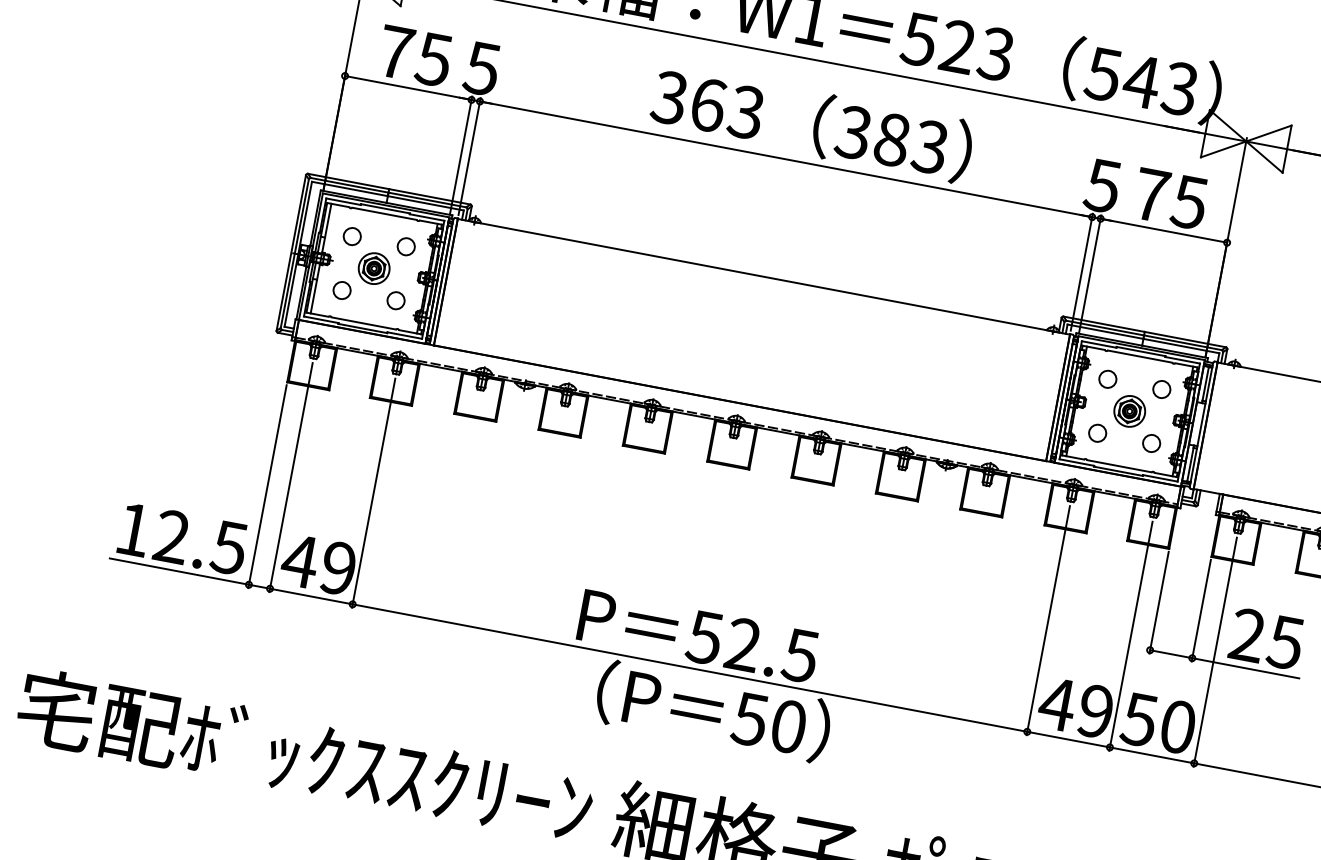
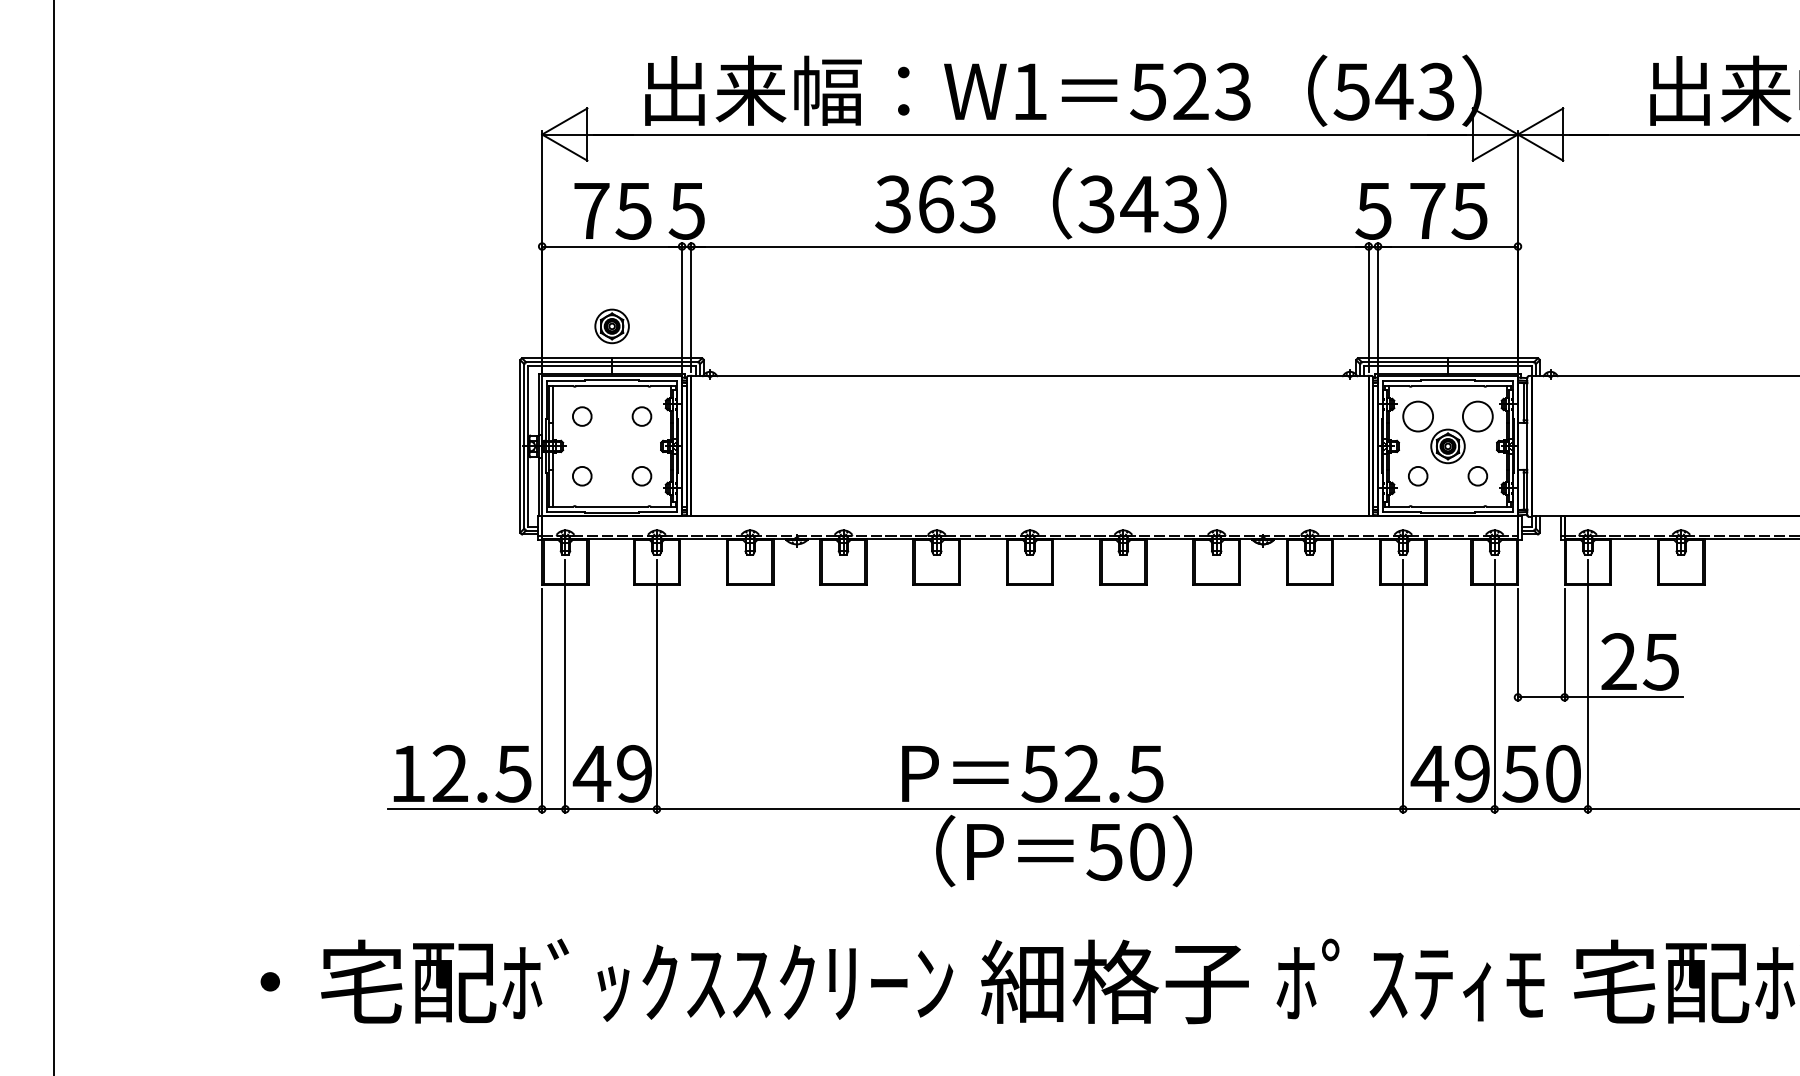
text: (892, 140) -> (1139, 204), 383 -> 343
part: (373, 268) -> (611, 326), moved
circle: (1107, 379) -> (1417, 416), size x1.6
circle: (1161, 389) -> (1477, 416), size x1.6

